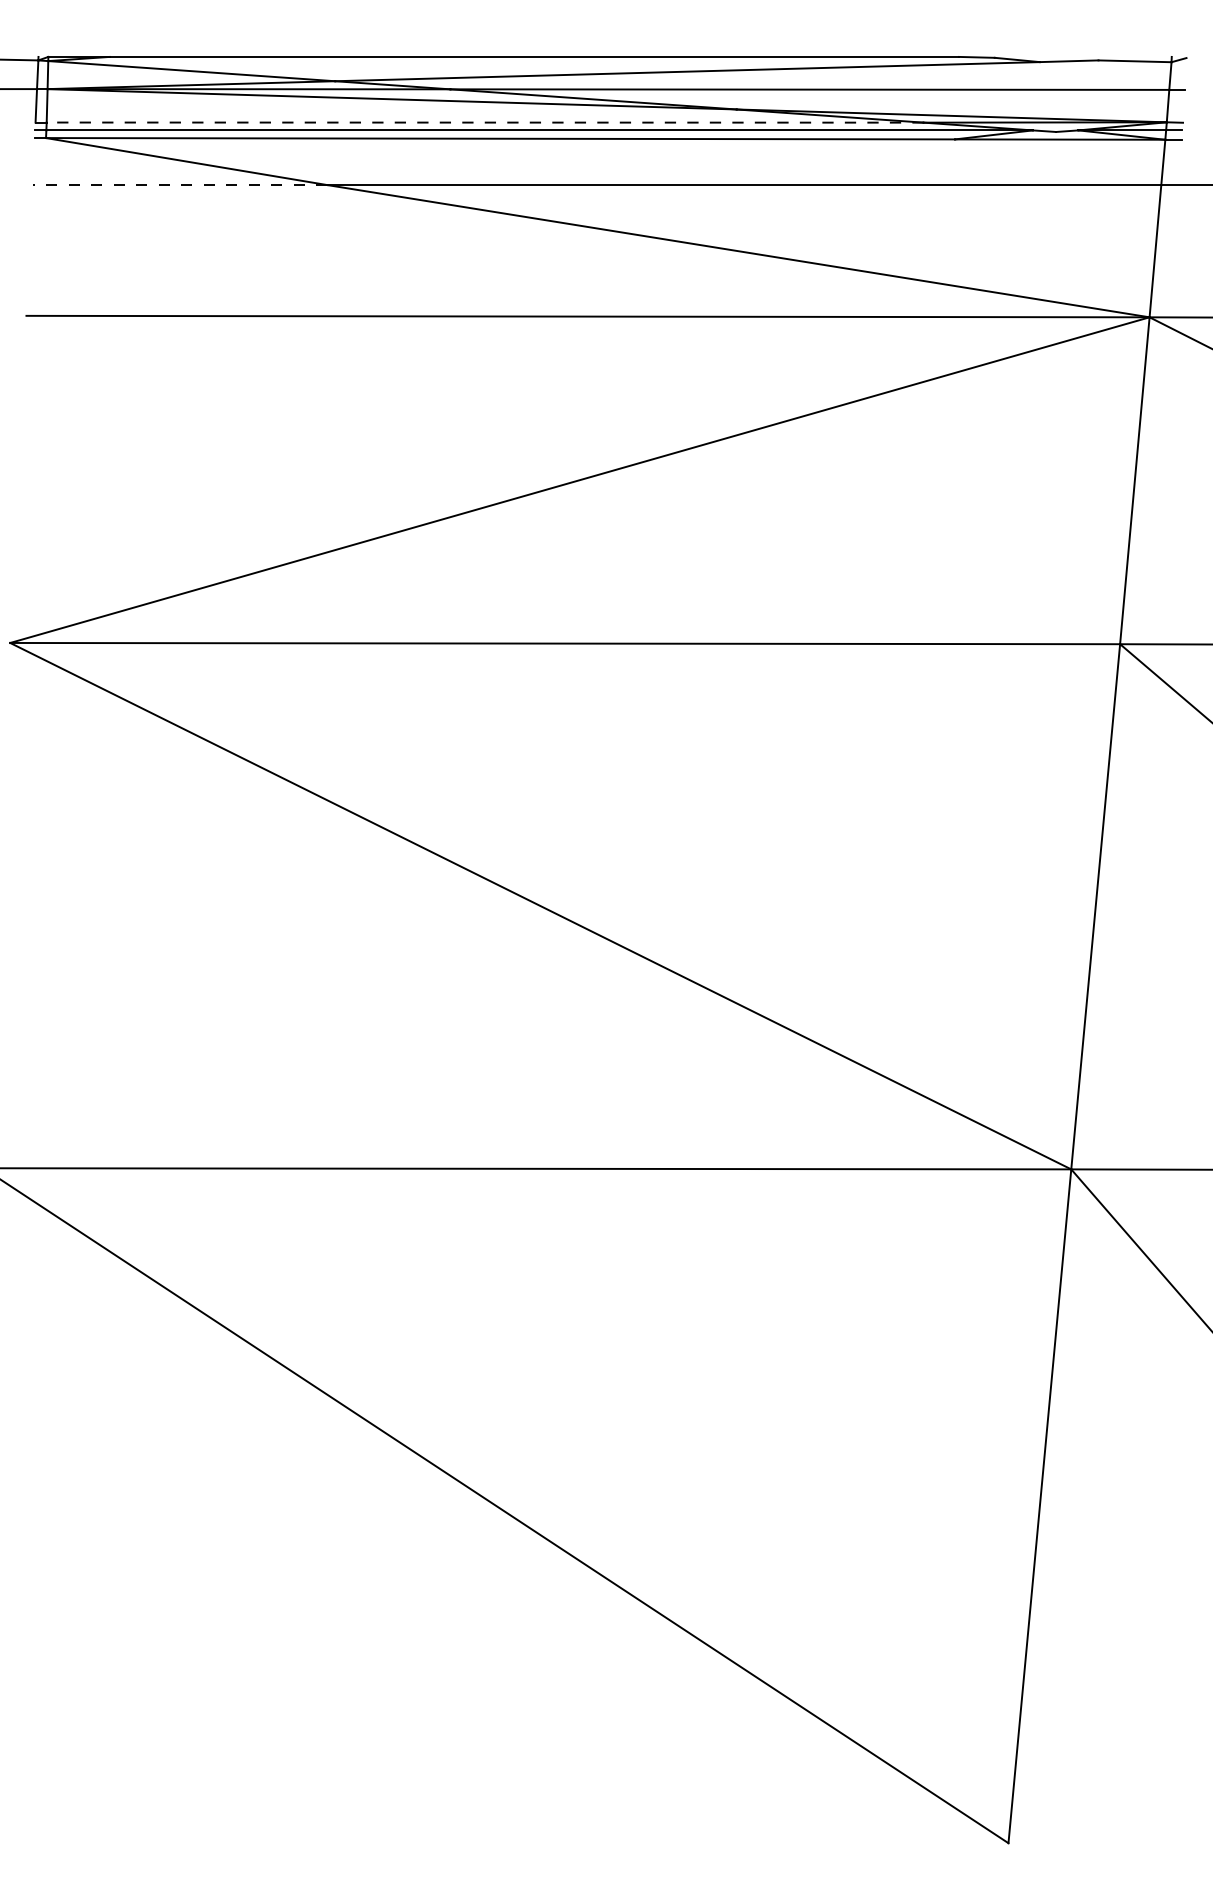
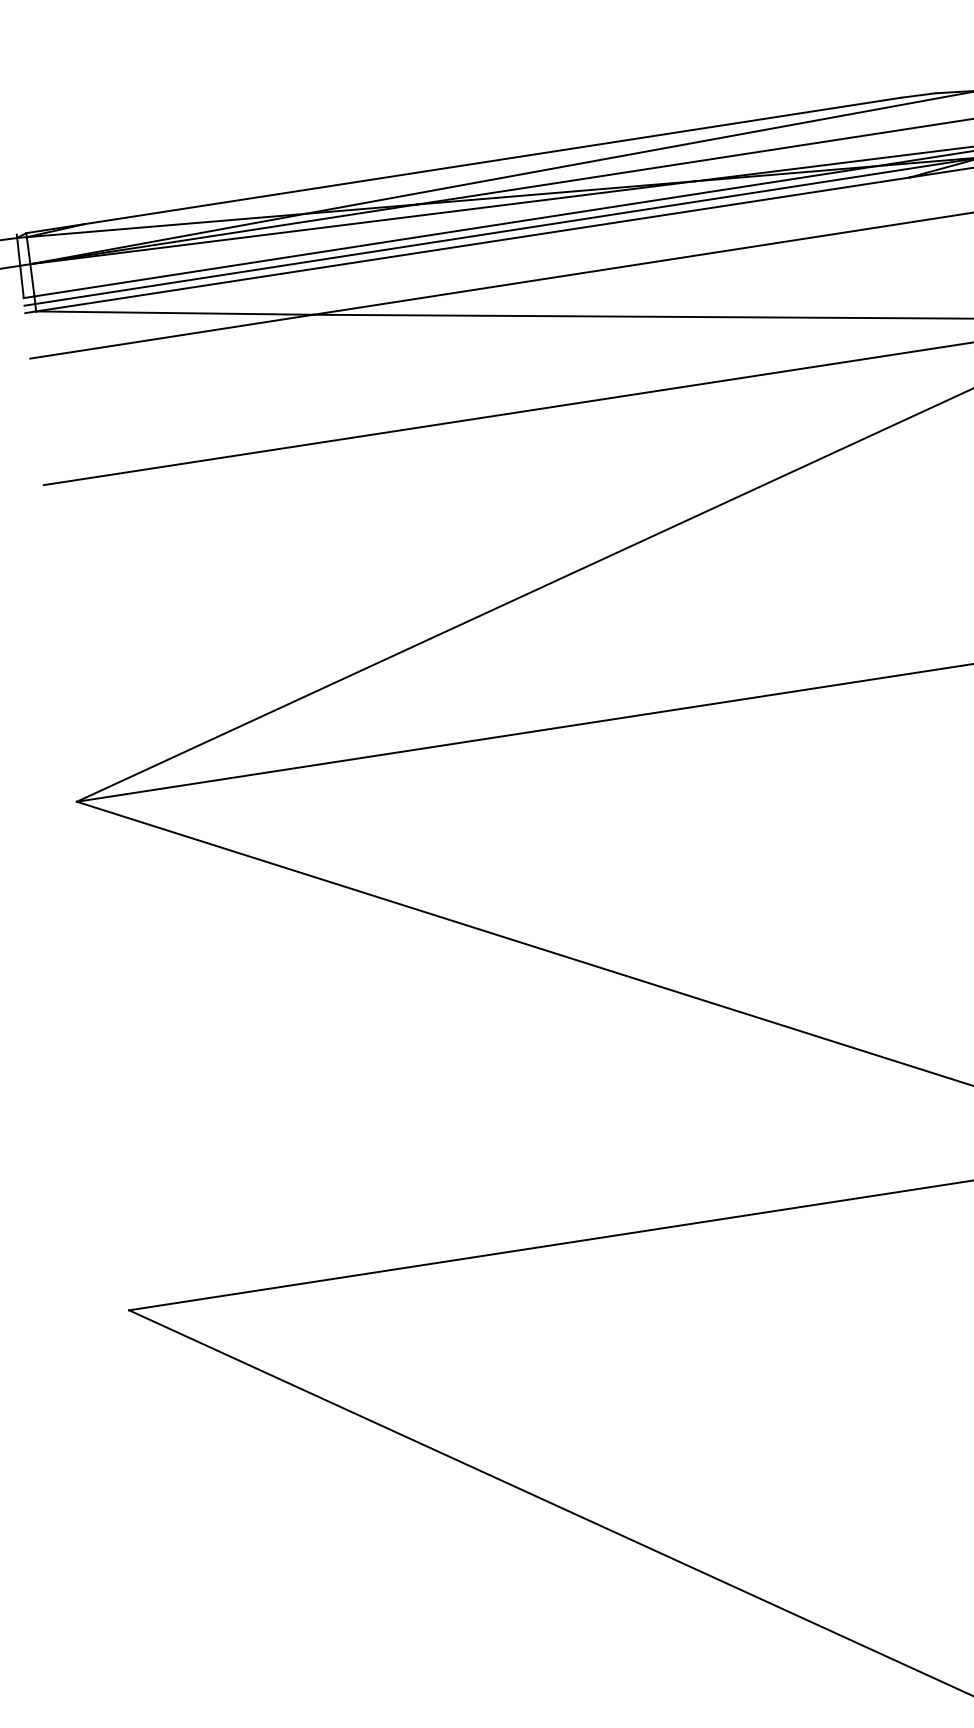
line: (484, 122) -> (454, 231), dashed -> solid
line: (179, 185) -> (171, 337), dashed -> solid

